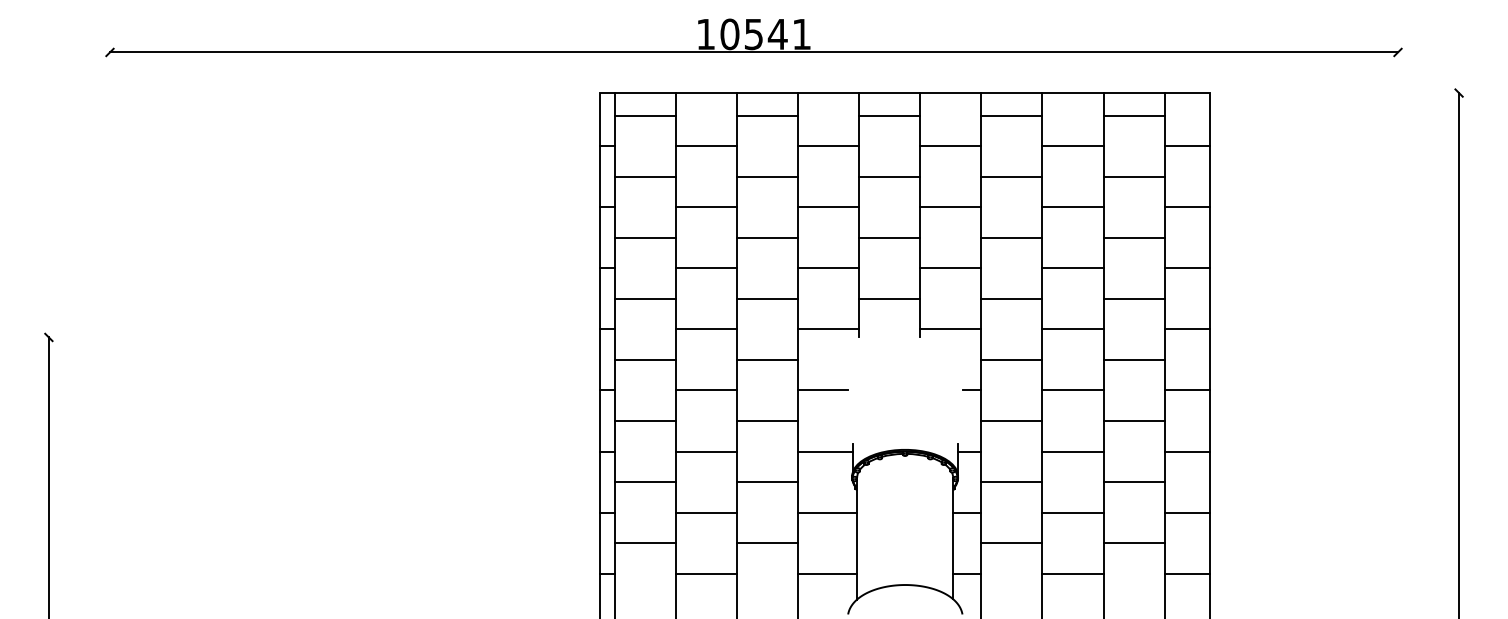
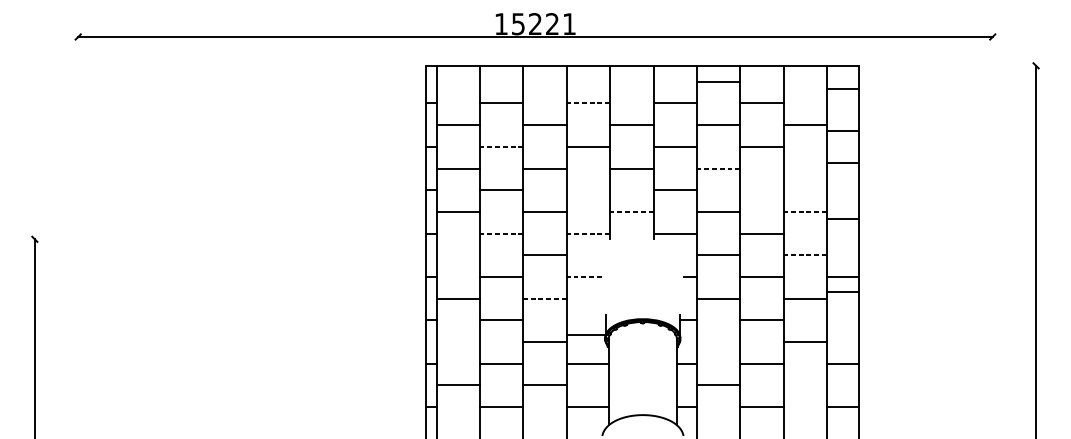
text: (753, 34) -> (535, 24), 10541 -> 15221
line: (644, 115) -> (457, 81), removed
line: (767, 115) -> (545, 81), removed
line: (889, 115) -> (631, 81), removed
line: (1133, 115) -> (804, 81), removed
line: (828, 146) -> (588, 103), solid -> dashed
line: (1186, 146) -> (842, 88), moved
line: (706, 207) -> (501, 147), solid -> dashed
line: (1186, 207) -> (842, 130), moved
line: (1011, 237) -> (718, 168), solid -> dashed
line: (1133, 237) -> (804, 168), removed
line: (828, 268) -> (588, 190), removed
line: (1072, 268) -> (761, 190), removed
line: (1186, 268) -> (842, 163), moved
line: (889, 298) -> (631, 211), solid -> dashed
line: (1134, 298) -> (805, 211), solid -> dashed
line: (706, 329) -> (501, 233), solid -> dashed
line: (828, 329) -> (588, 233), solid -> dashed
line: (1186, 329) -> (842, 219), moved
line: (644, 359) -> (457, 255), removed
line: (1134, 359) -> (805, 255), solid -> dashed
line: (822, 390) -> (584, 277), solid -> dashed
line: (767, 421) -> (545, 299), solid -> dashed
line: (825, 451) -> (586, 335), moved
line: (1186, 451) -> (842, 291), moved
line: (644, 482) -> (457, 342), removed
line: (1011, 482) -> (718, 342), removed
line: (1133, 543) -> (804, 385), removed

